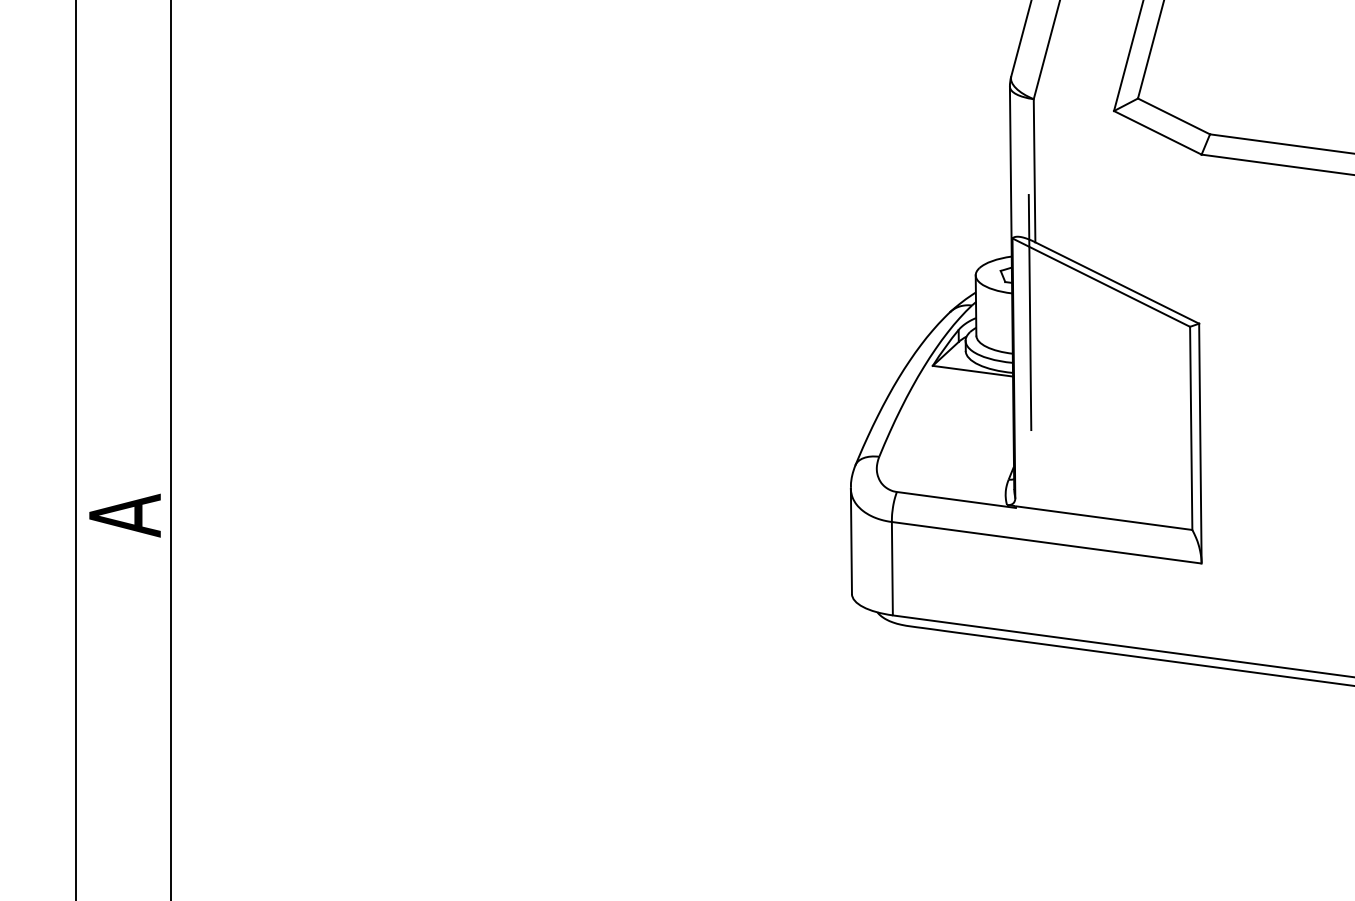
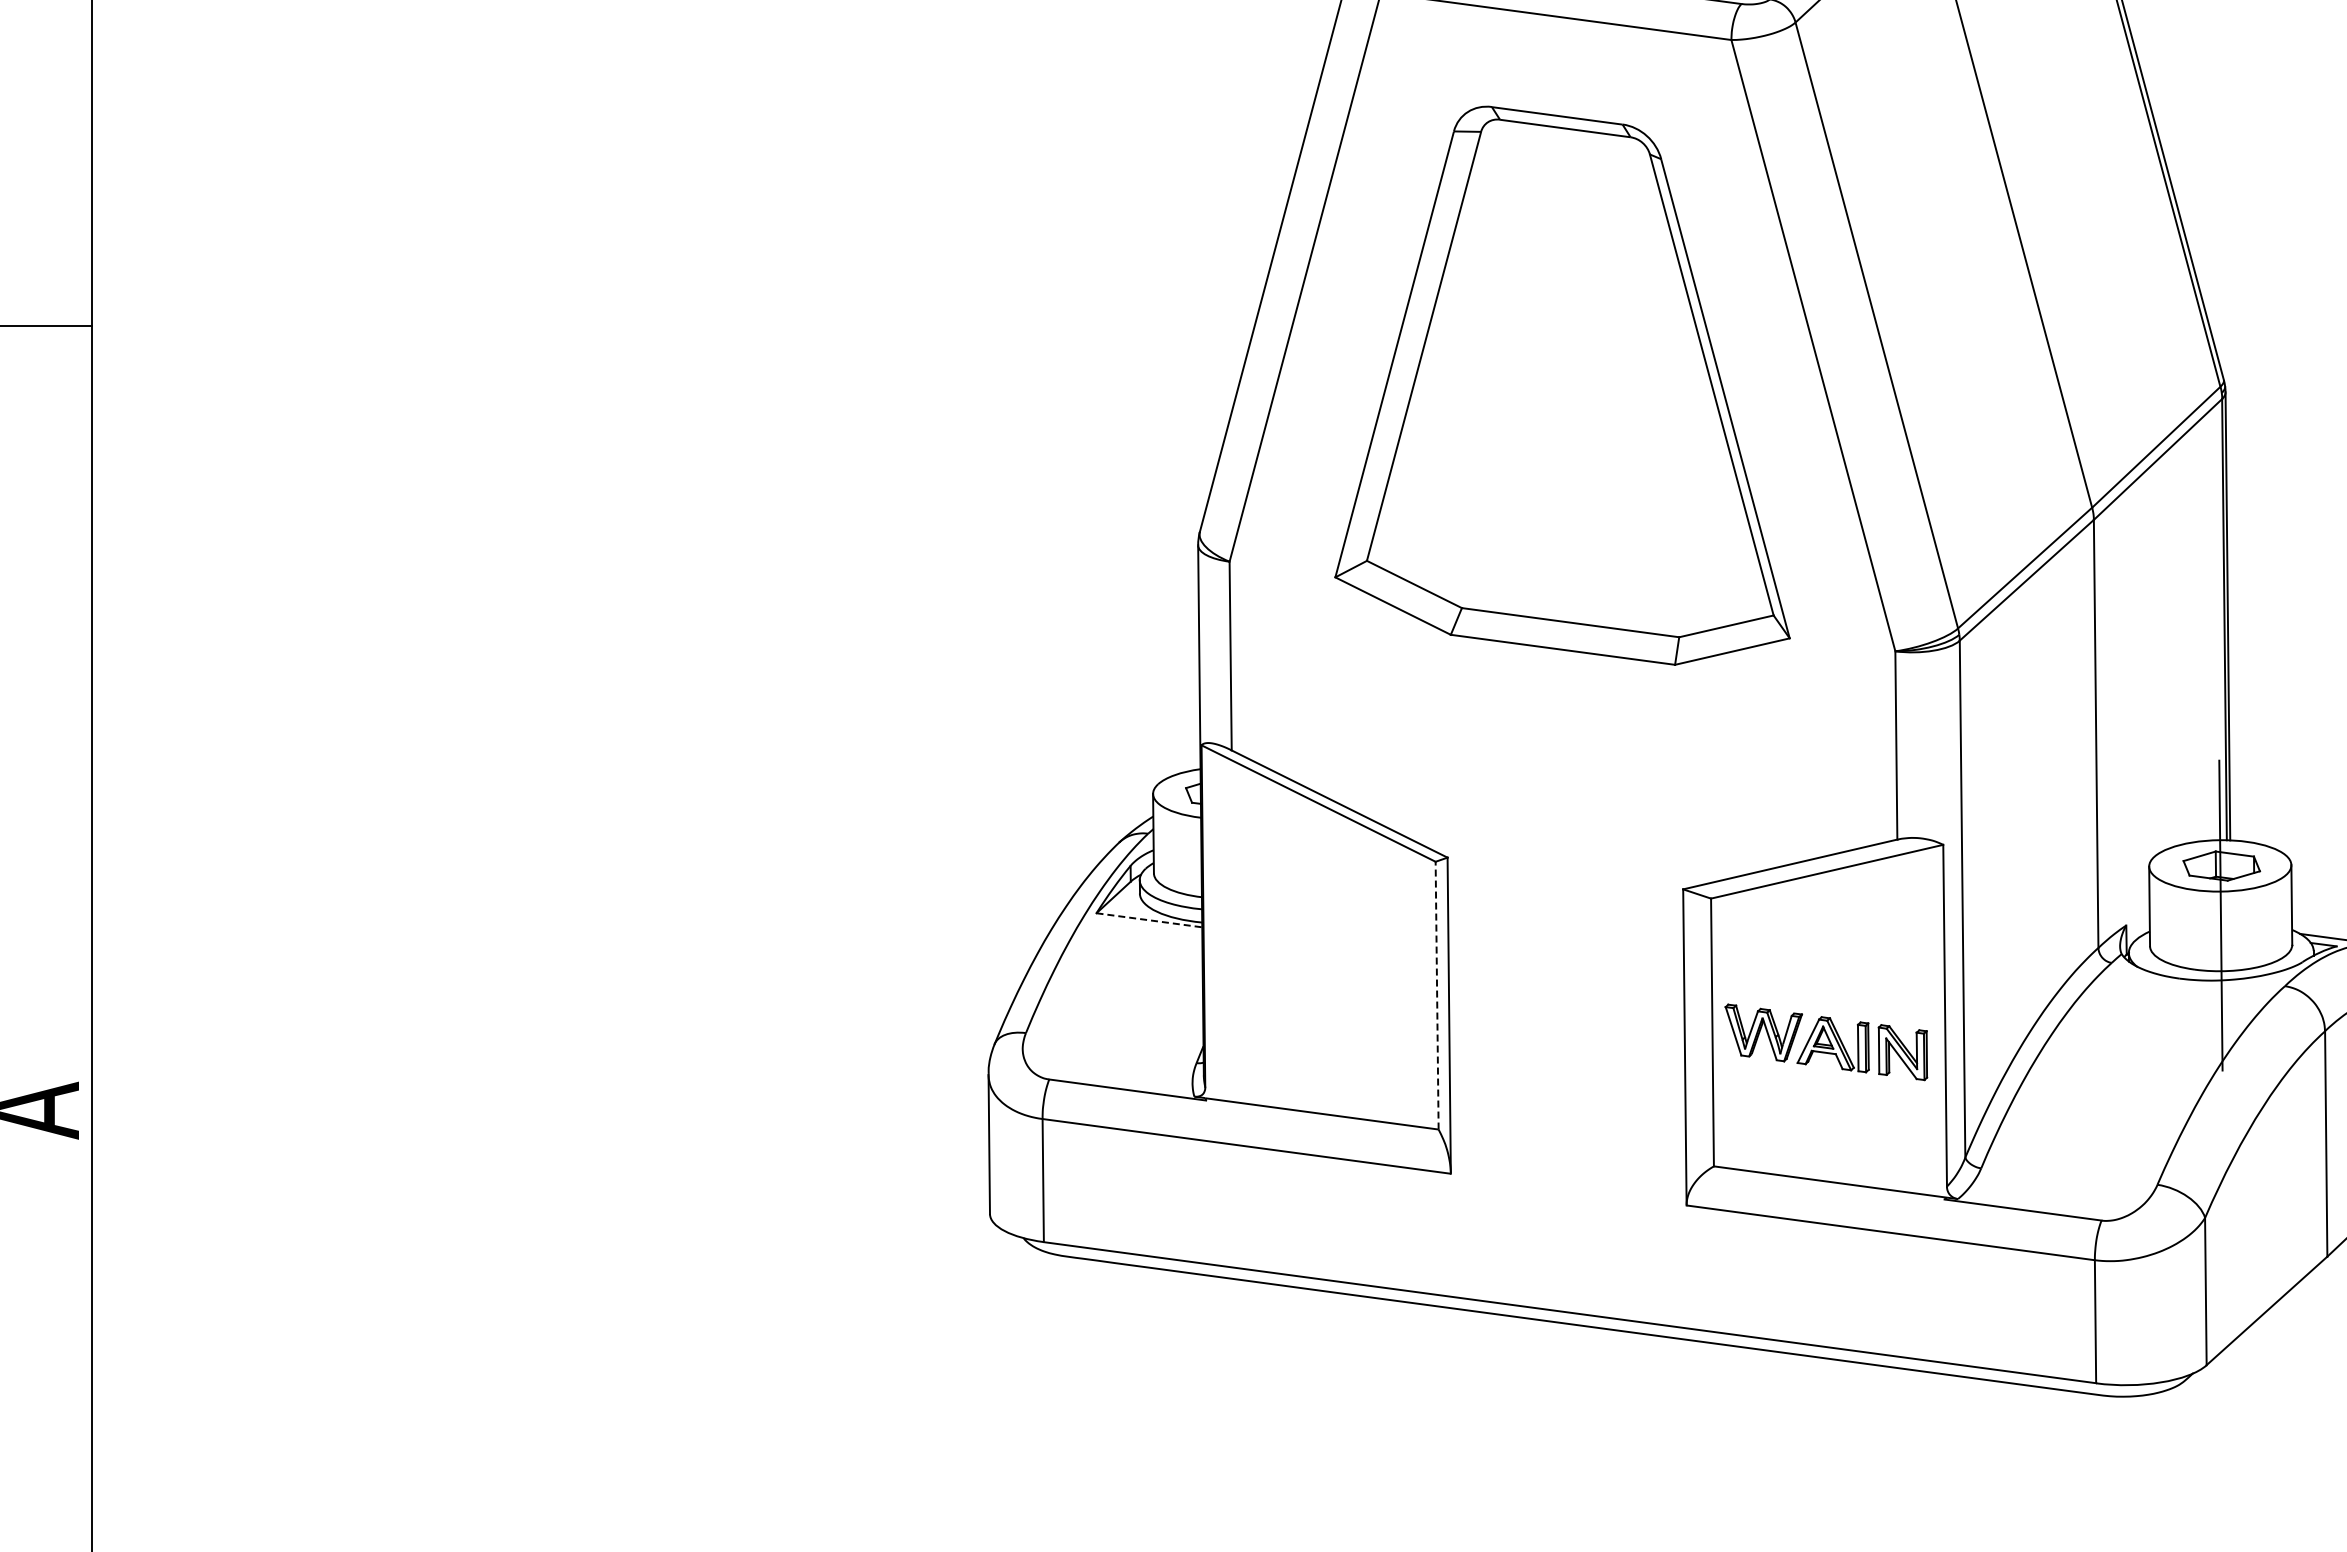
line: (1029, 312) -> (1224, 842), removed
line: (972, 371) -> (1149, 920), solid -> dashed
line: (1191, 428) -> (1437, 995), solid -> dashed

